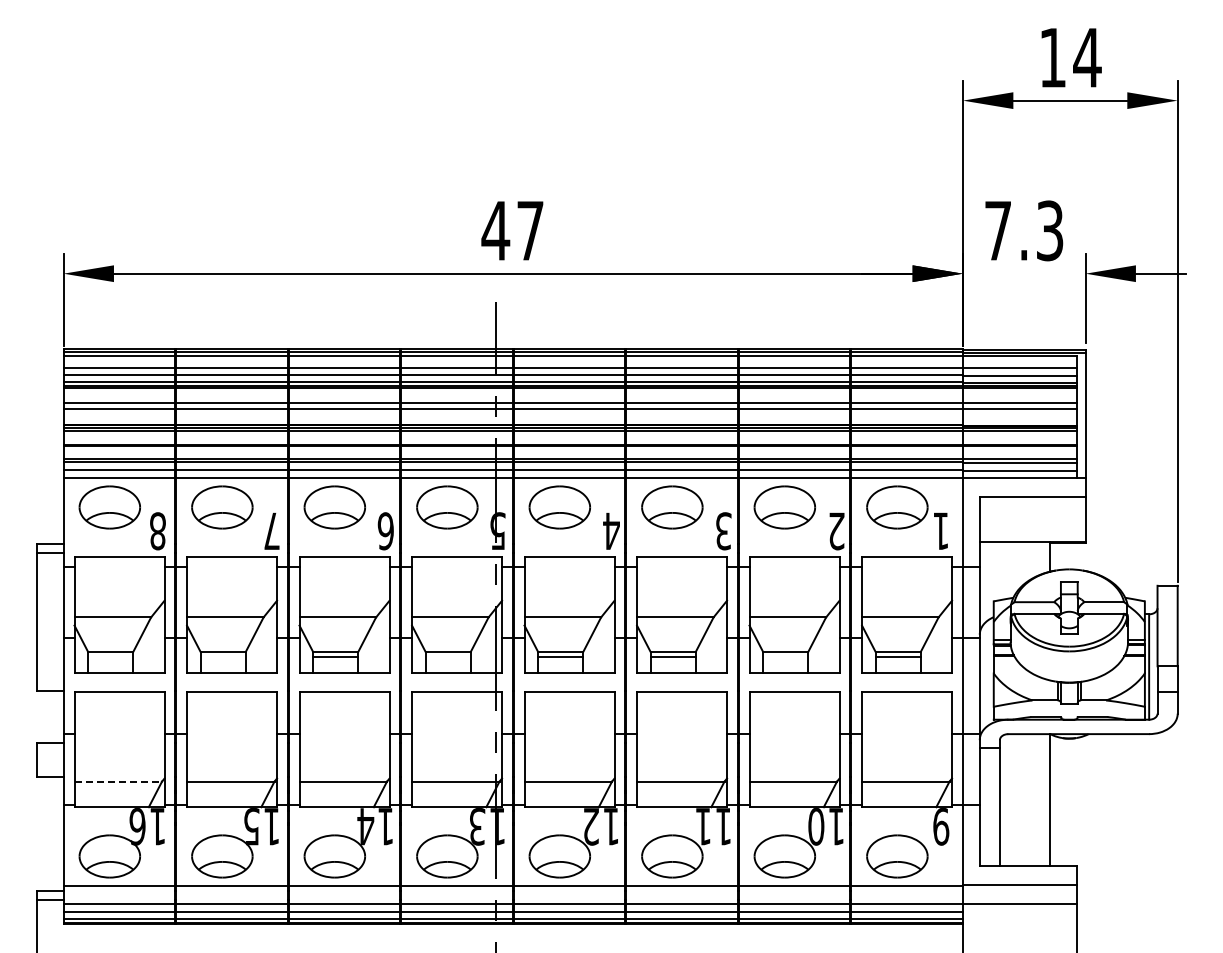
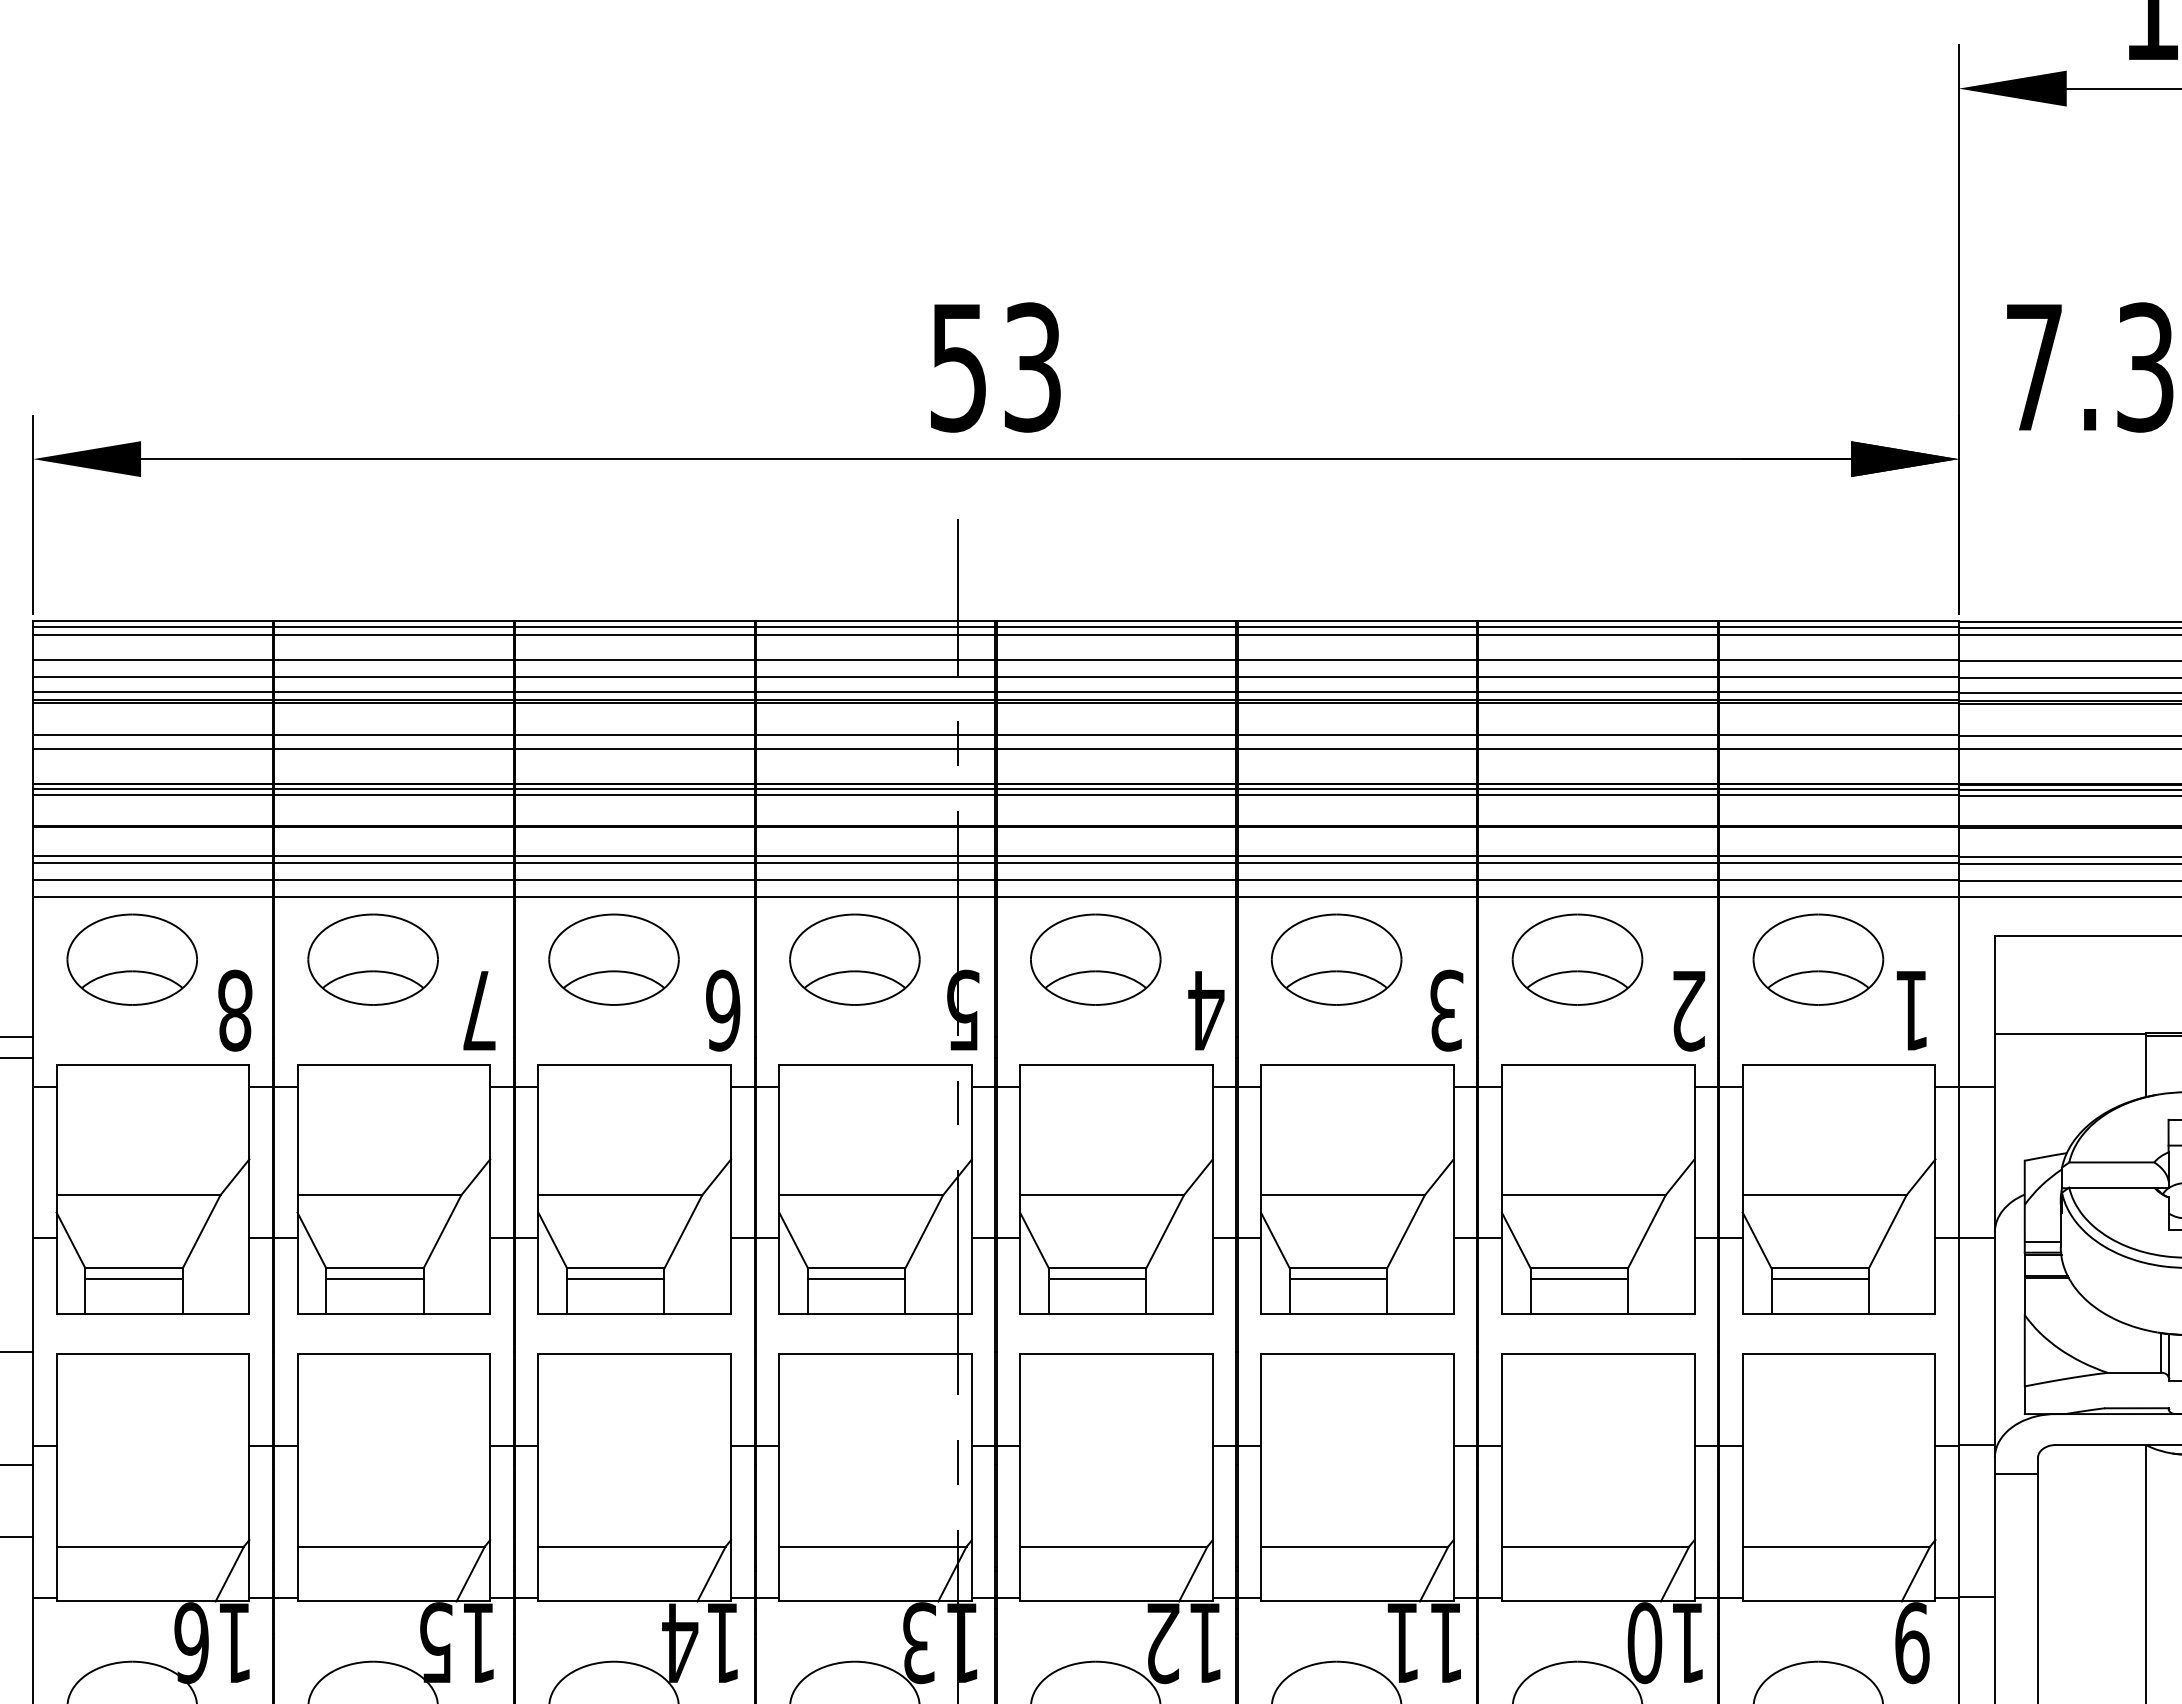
text: (512, 230) -> (994, 366), 47 -> 53
line: (110, 656) -> (133, 1278), added
line: (222, 656) -> (373, 1278), added
line: (447, 656) -> (855, 1278), added
line: (785, 656) -> (1578, 1278), added
line: (118, 781) -> (150, 1546), dashed -> solid

